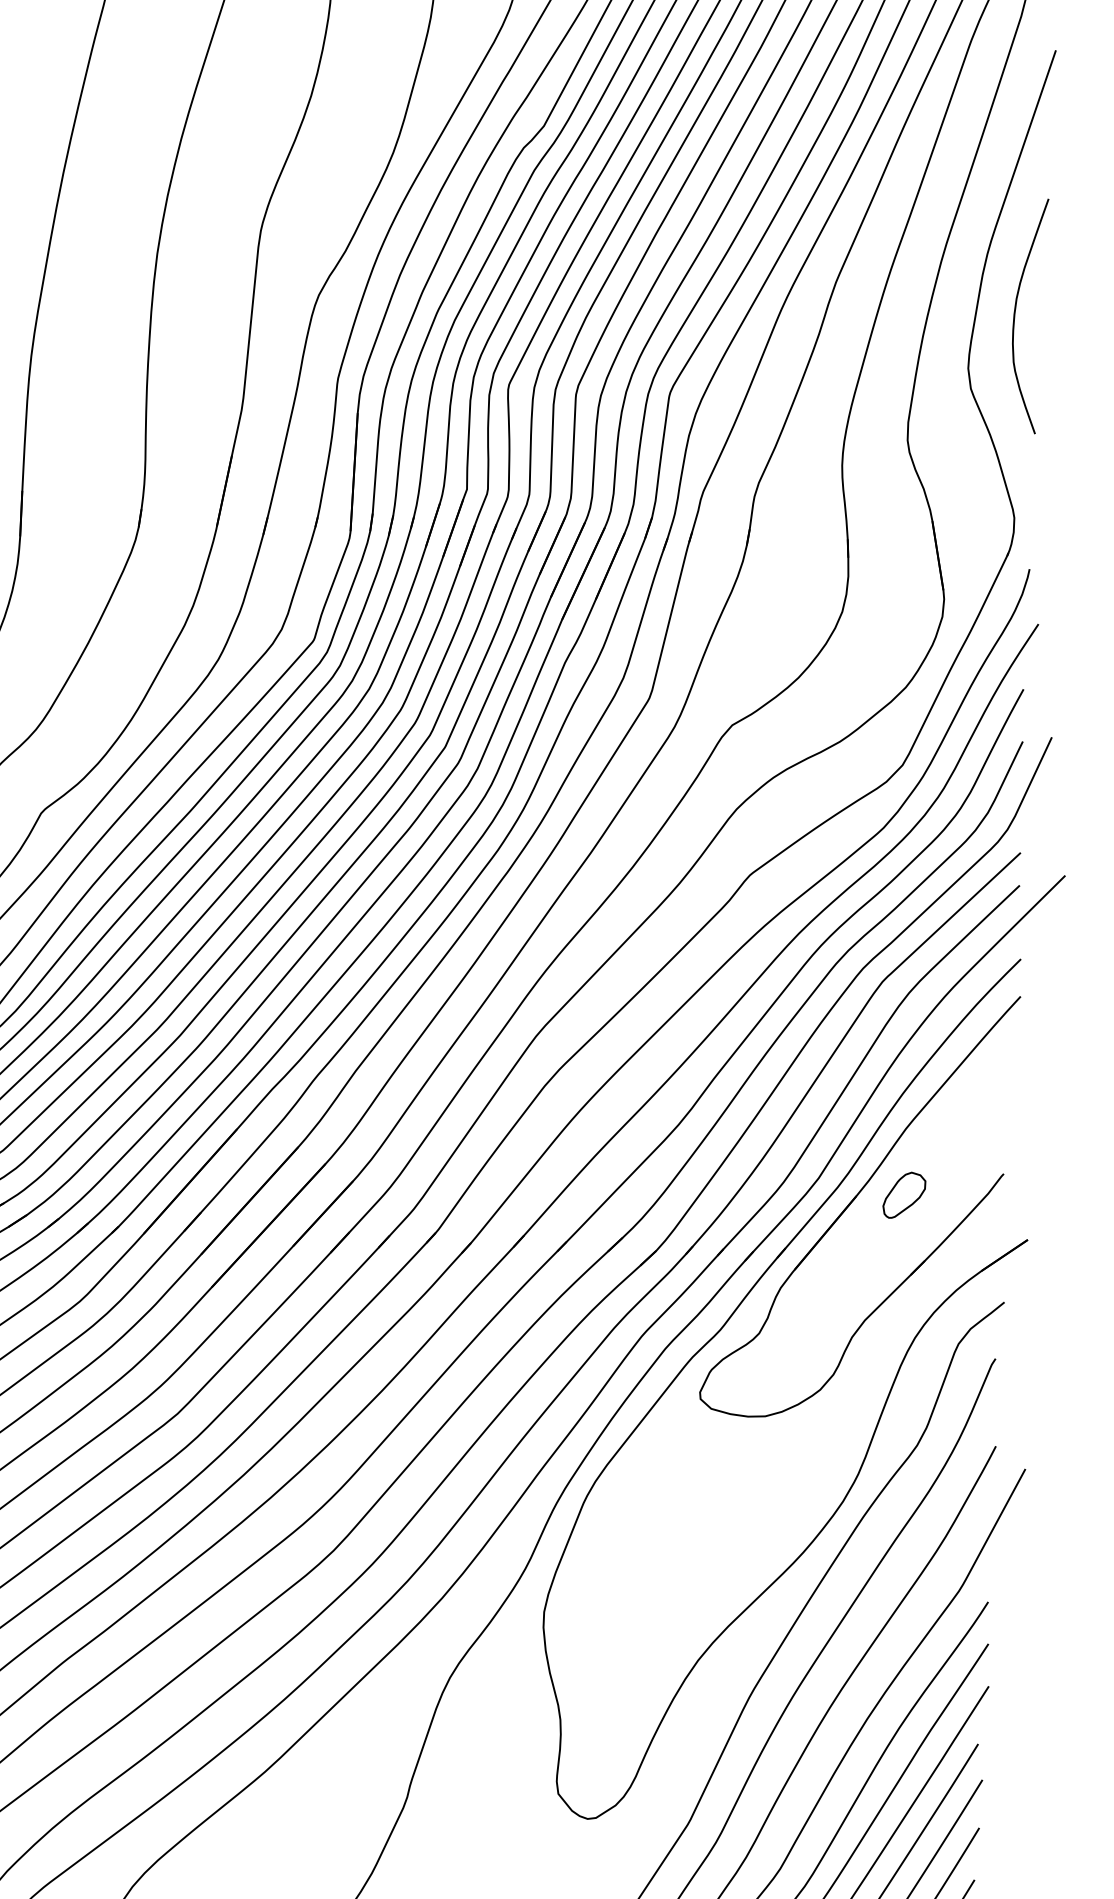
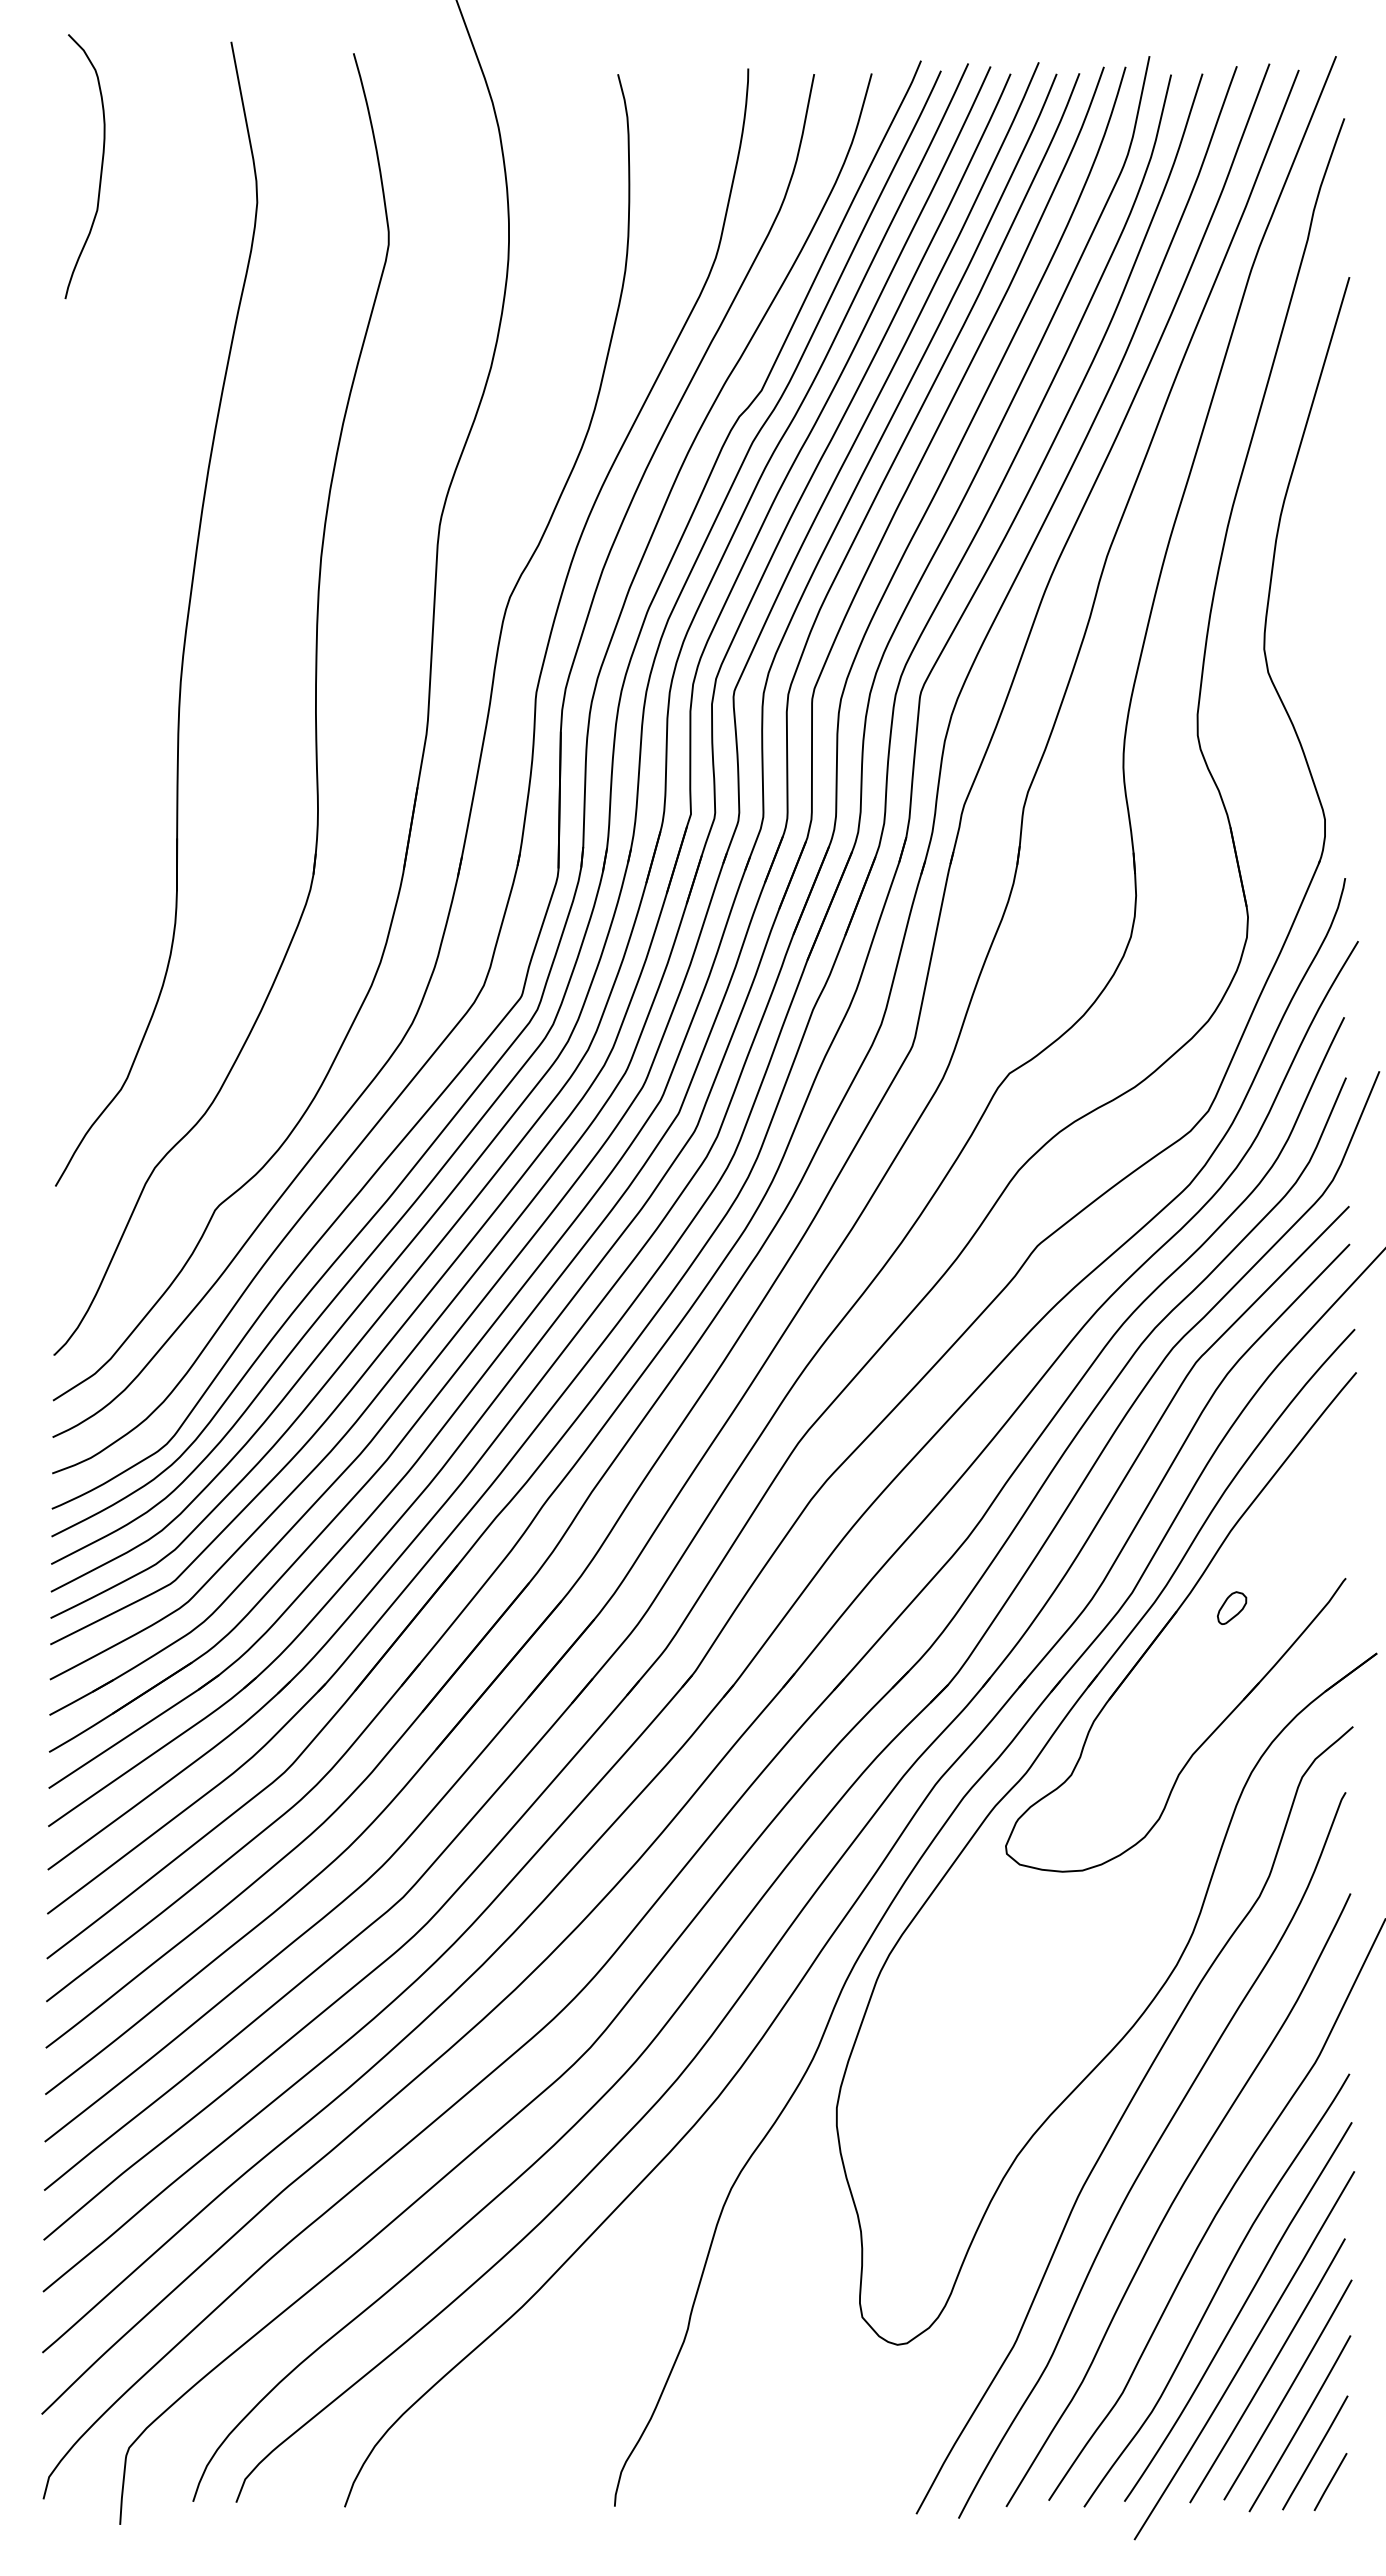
curve: (1015, 311) -> (1316, 581), removed
part: (903, 1194) -> (1231, 1607), size x0.6

